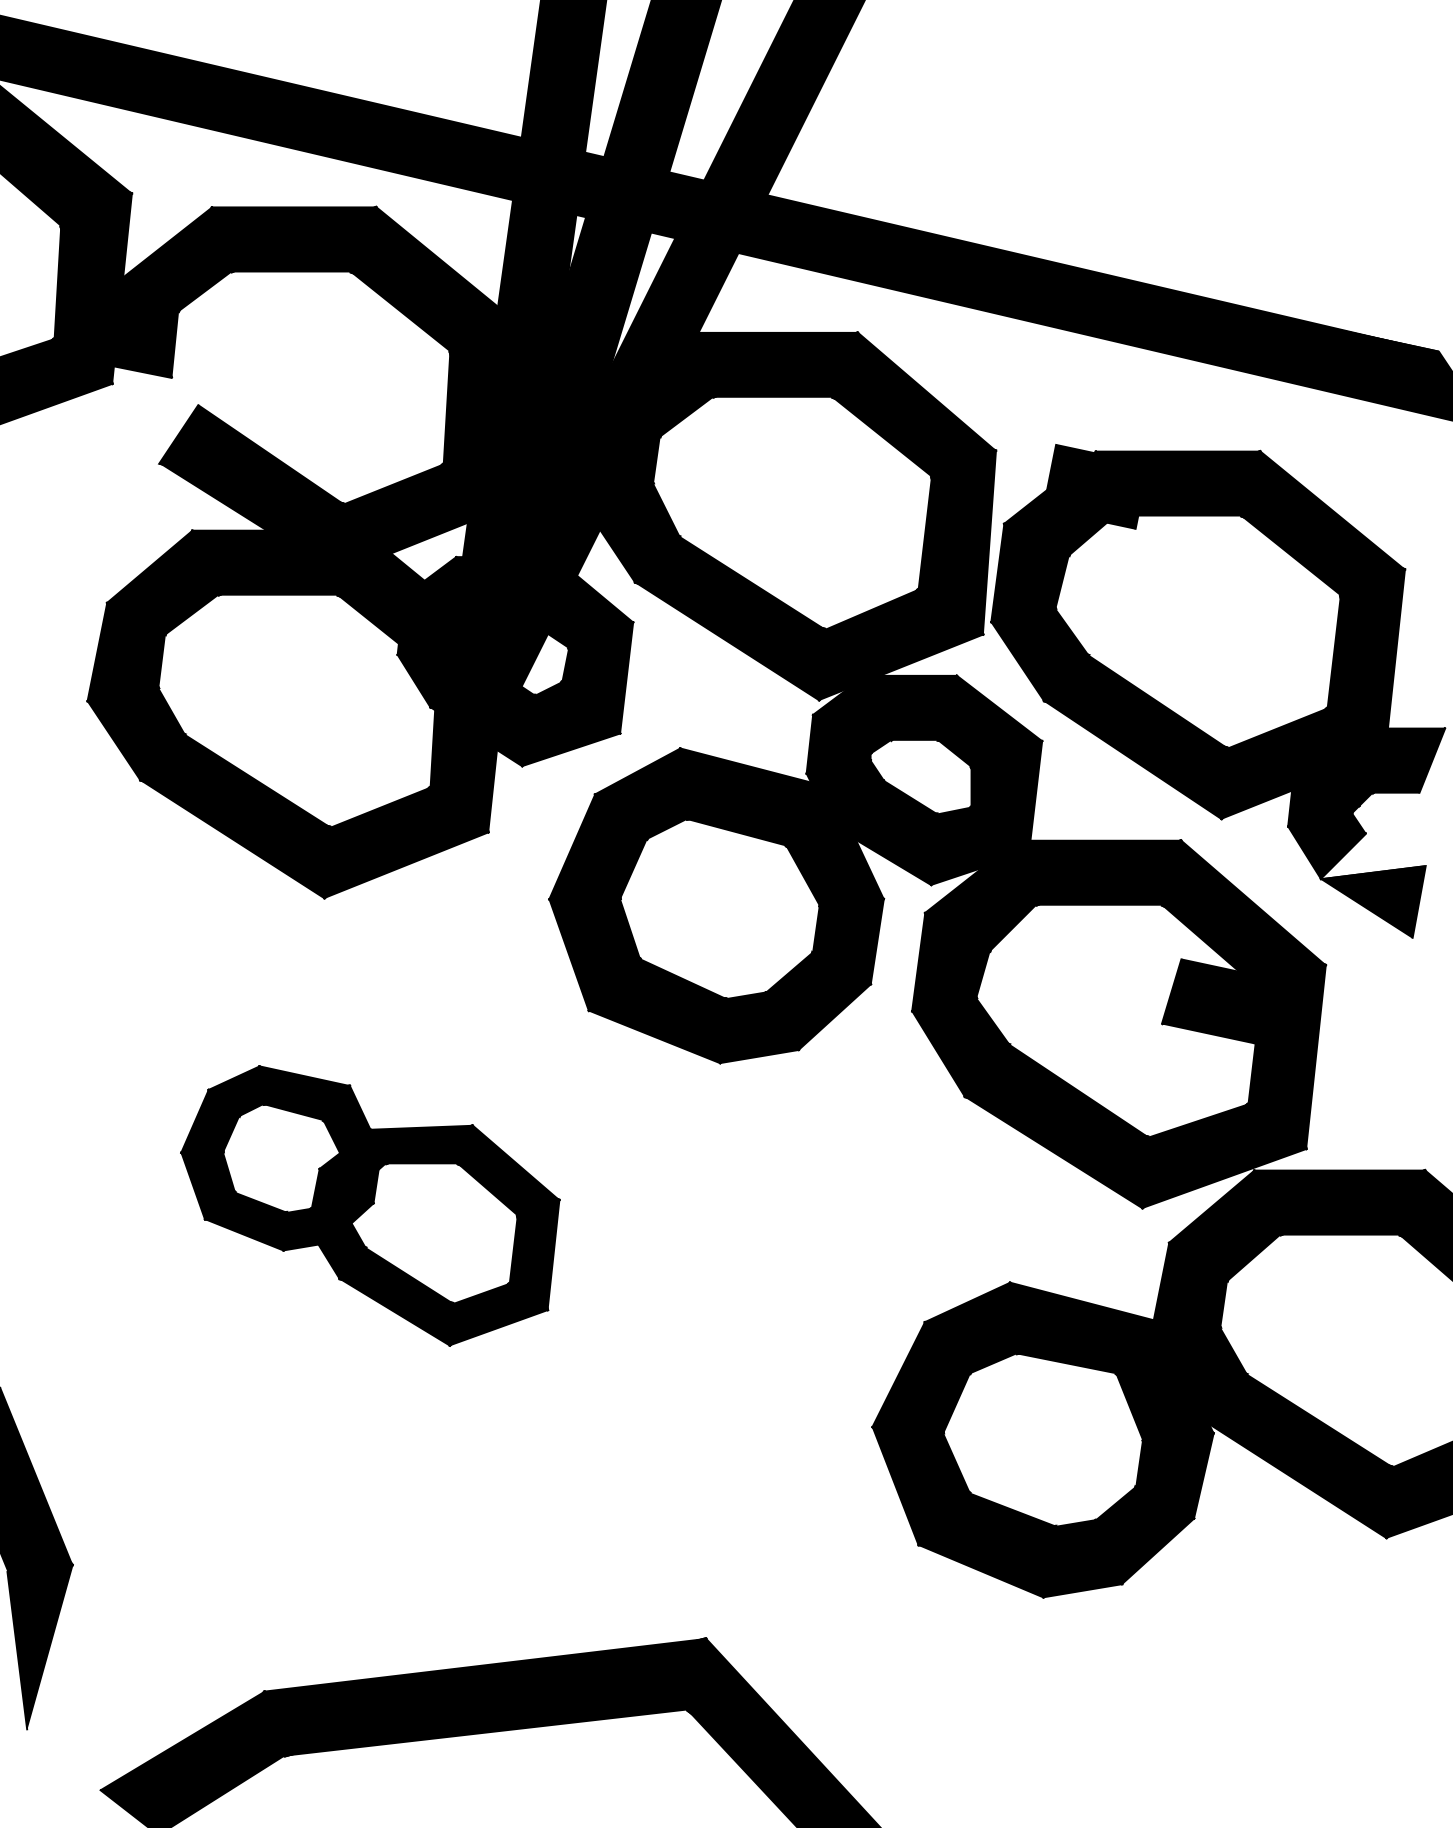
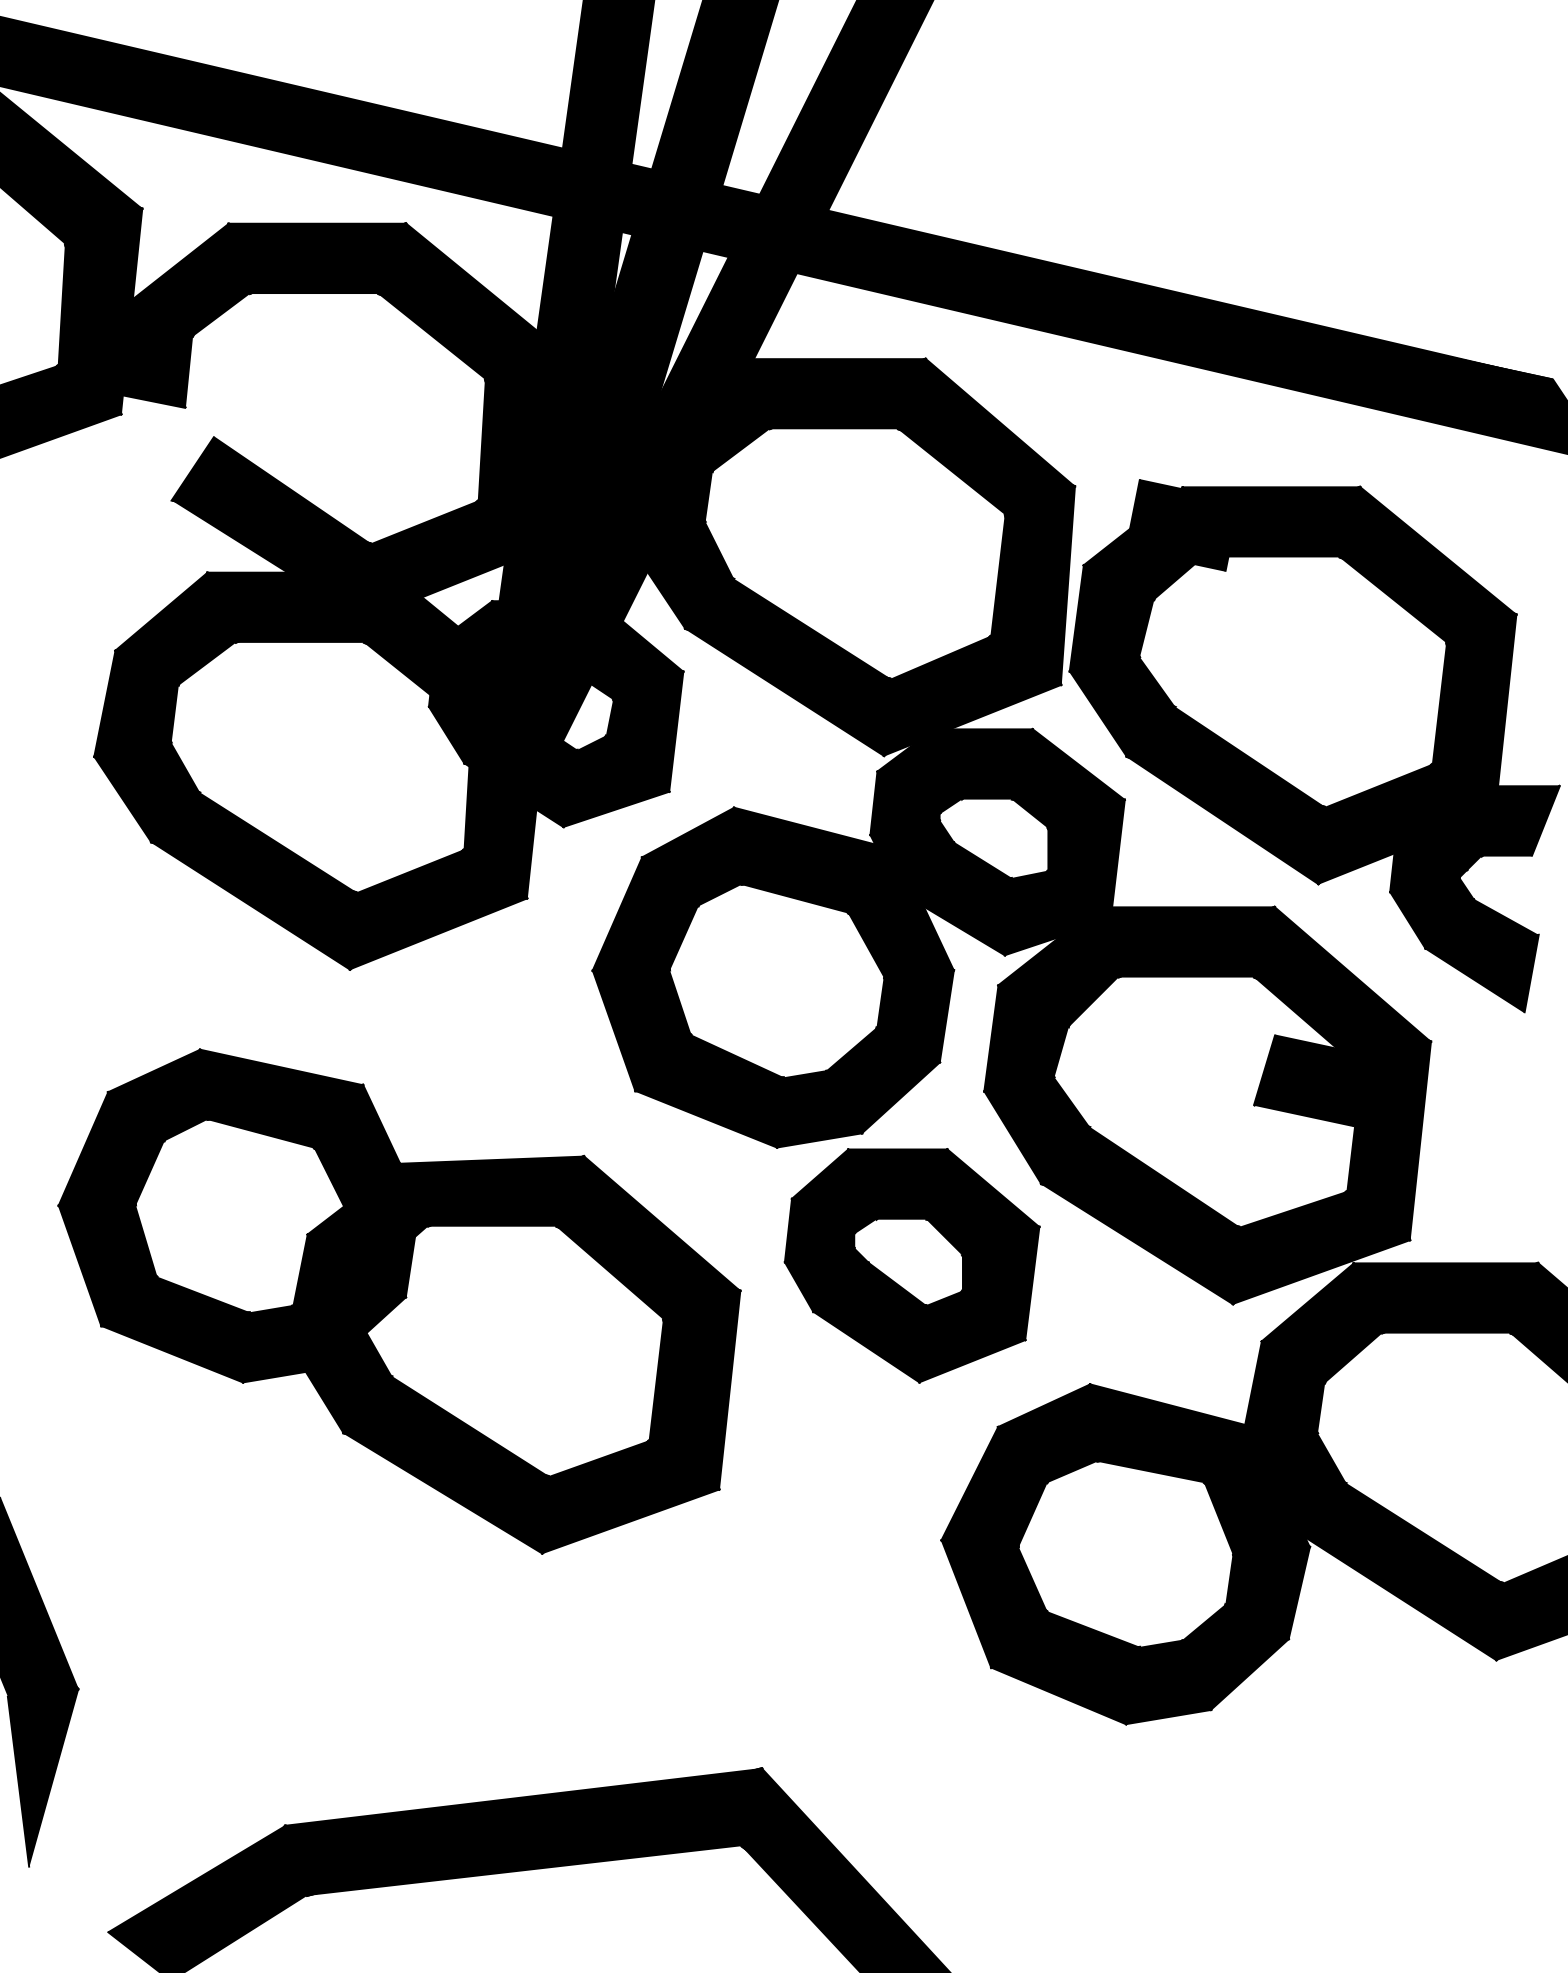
fill: (1372, 856) -> (1481, 924), added
part: (845, 1172) -> (912, 1265), added
part: (370, 1205) -> (399, 1301), size x1.67

